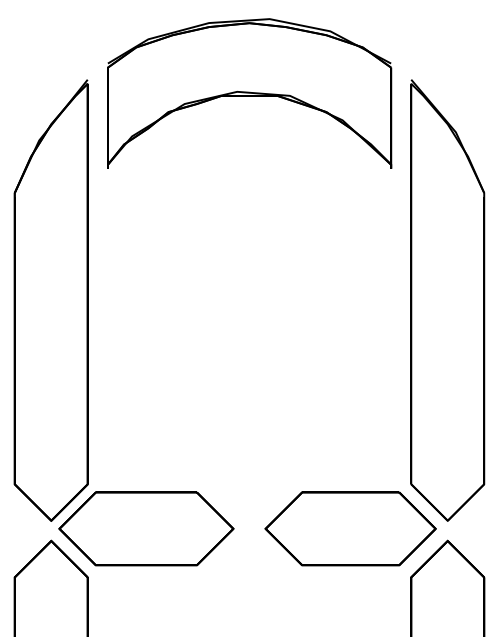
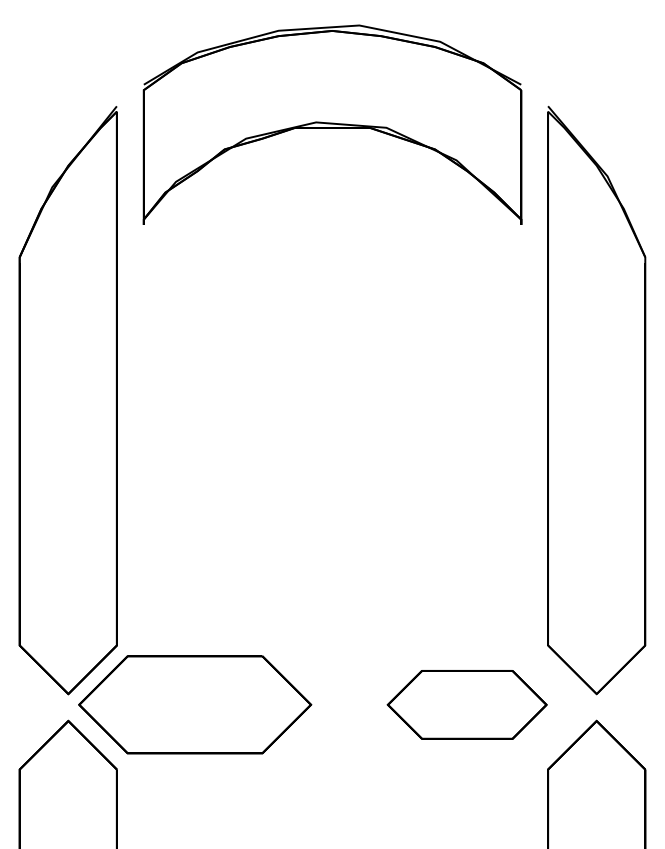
part: (350, 528) -> (467, 704), size x0.7

